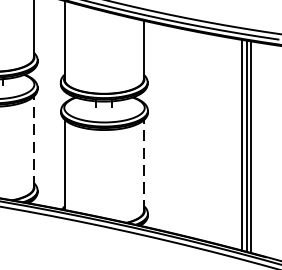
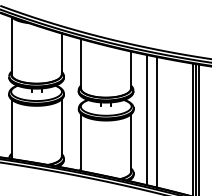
line: (169, 129) -> (147, 120), added
line: (185, 133) -> (157, 122), added
line: (33, 142) -> (61, 128), dashed -> solid
line: (144, 164) -> (131, 142), dashed -> solid

